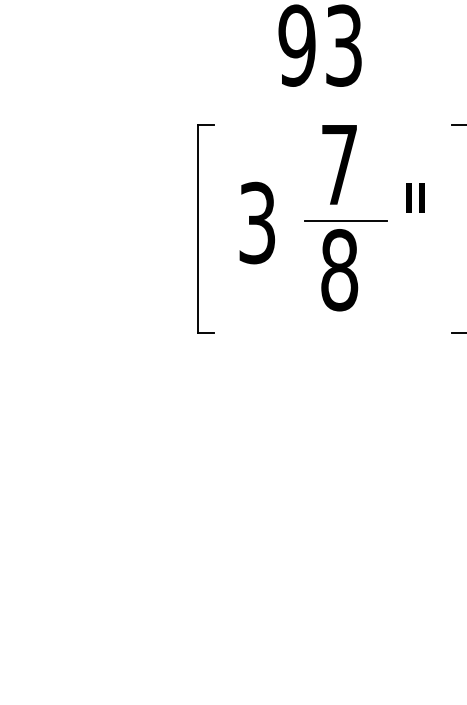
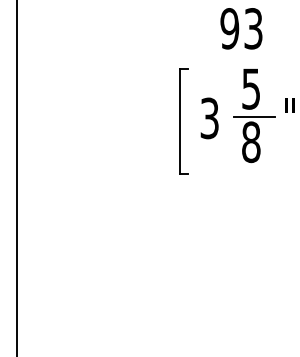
text: (338, 163) -> (250, 88), 7 -> 5

